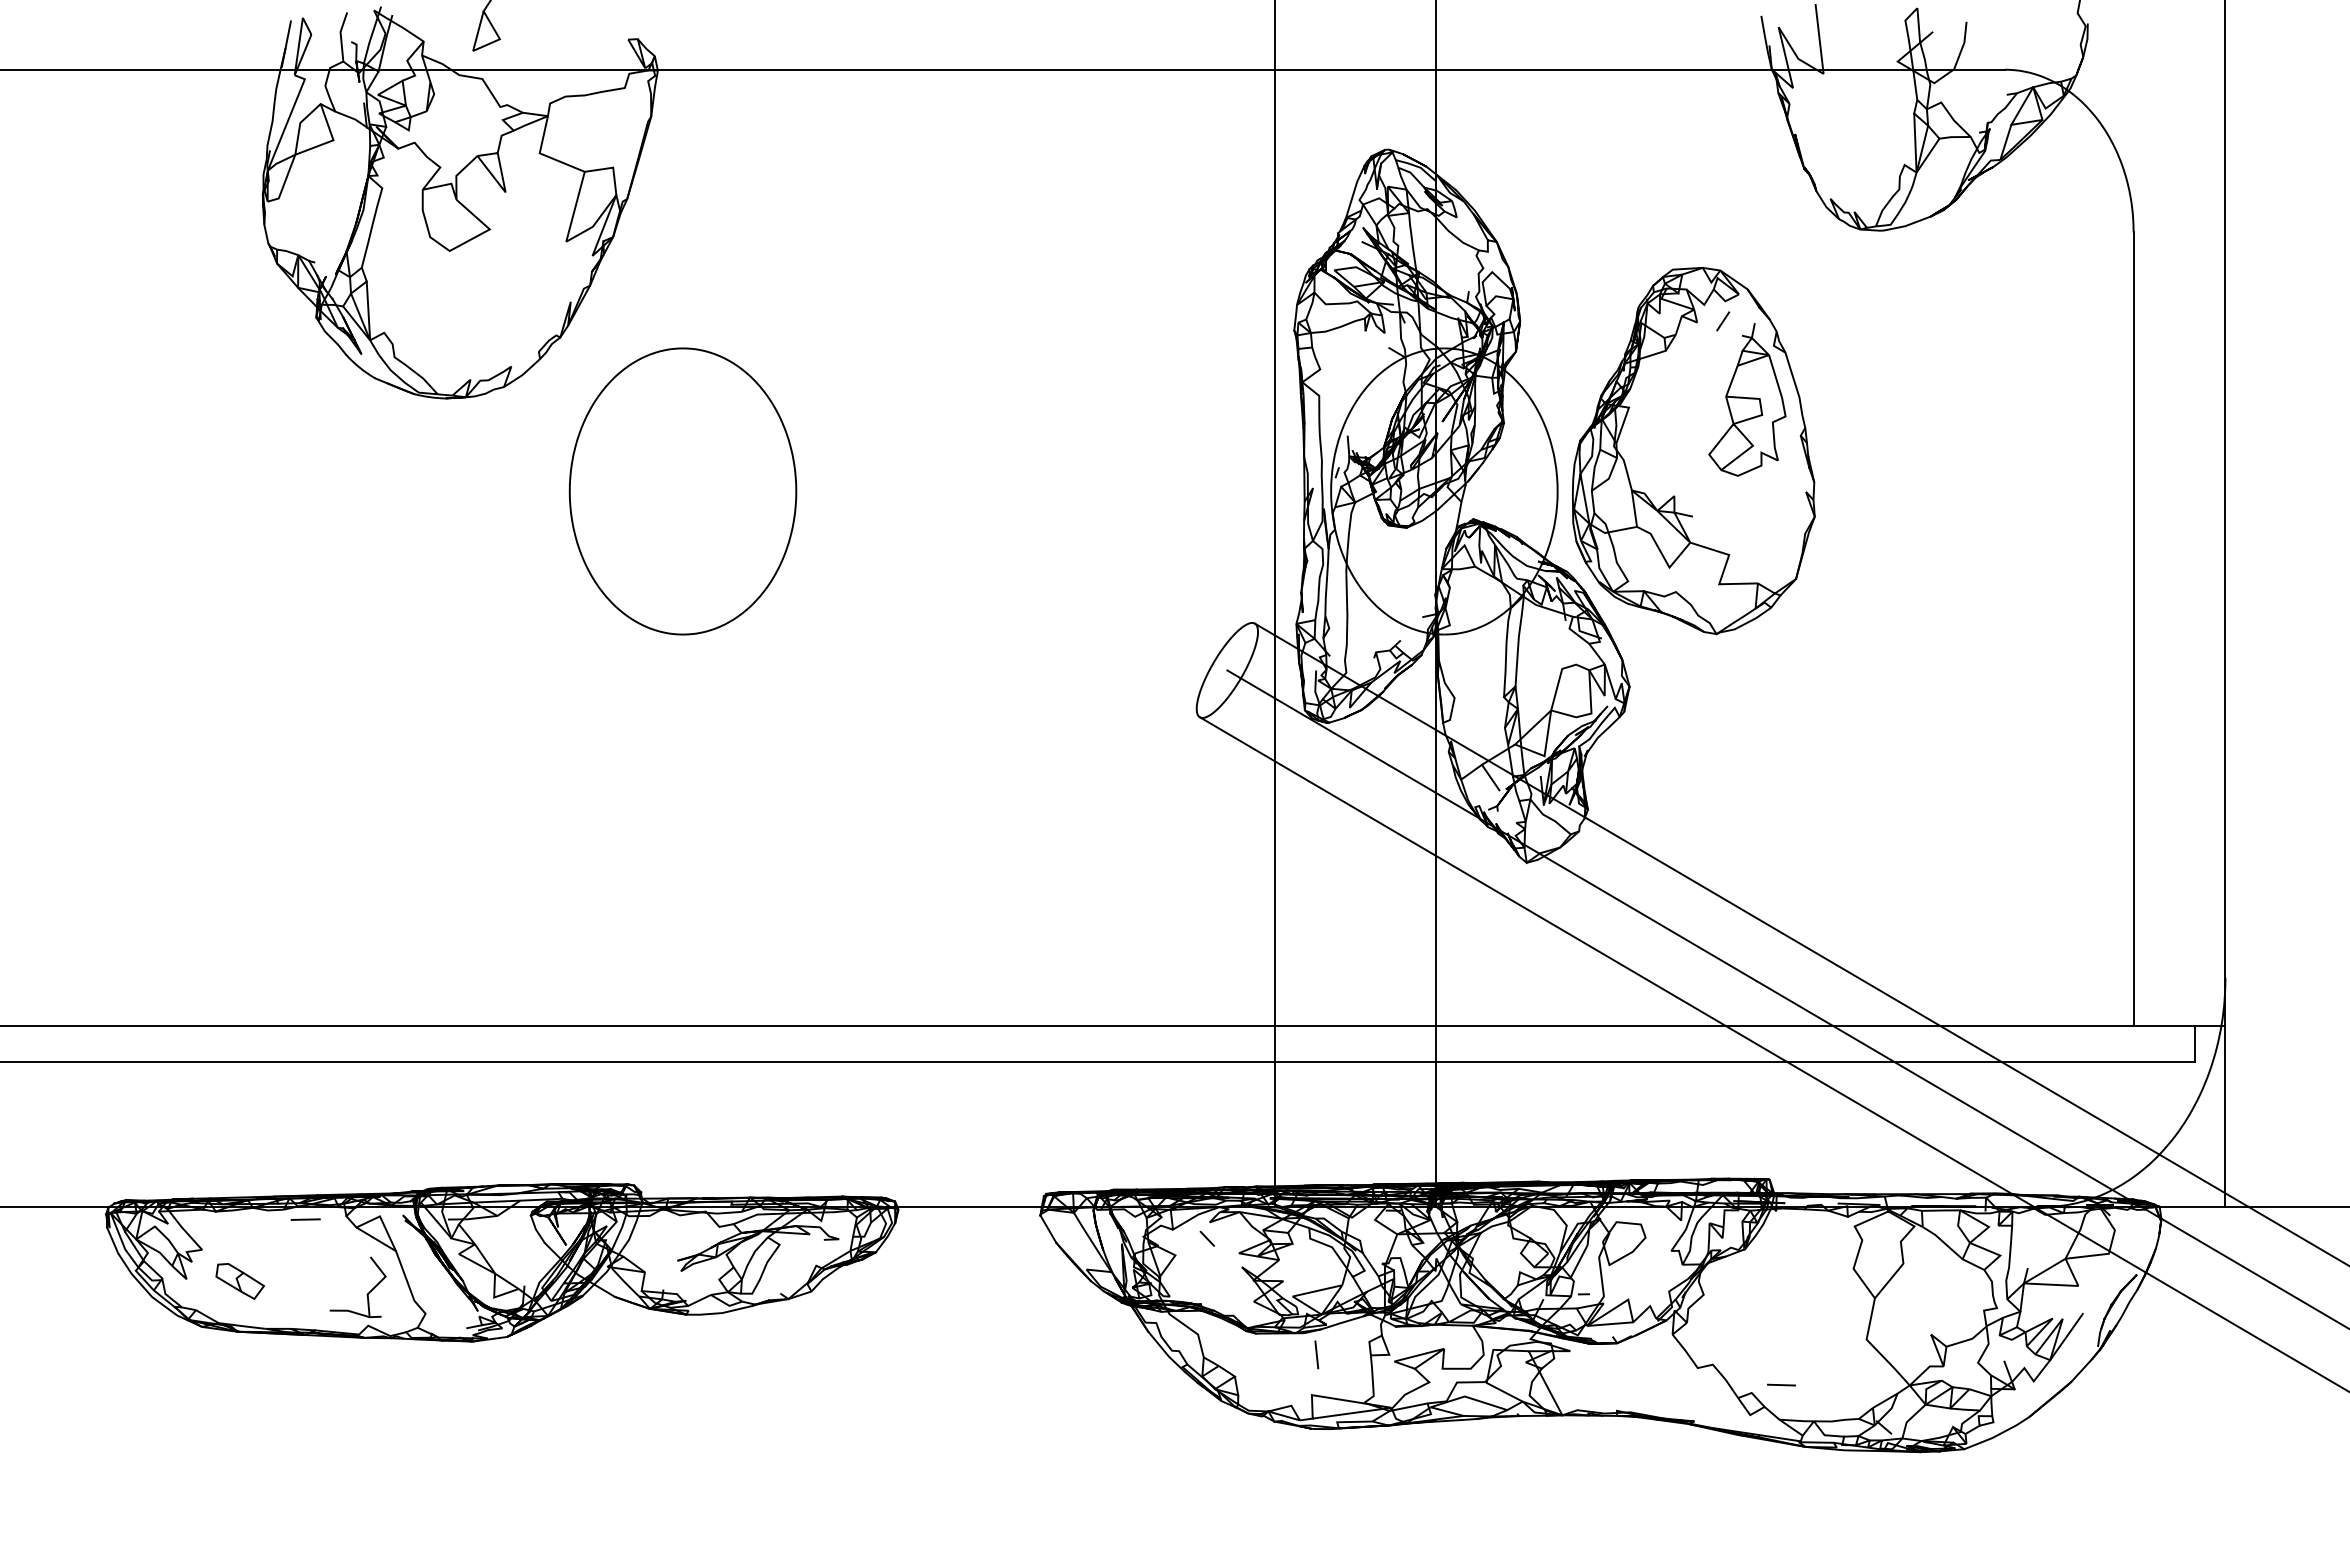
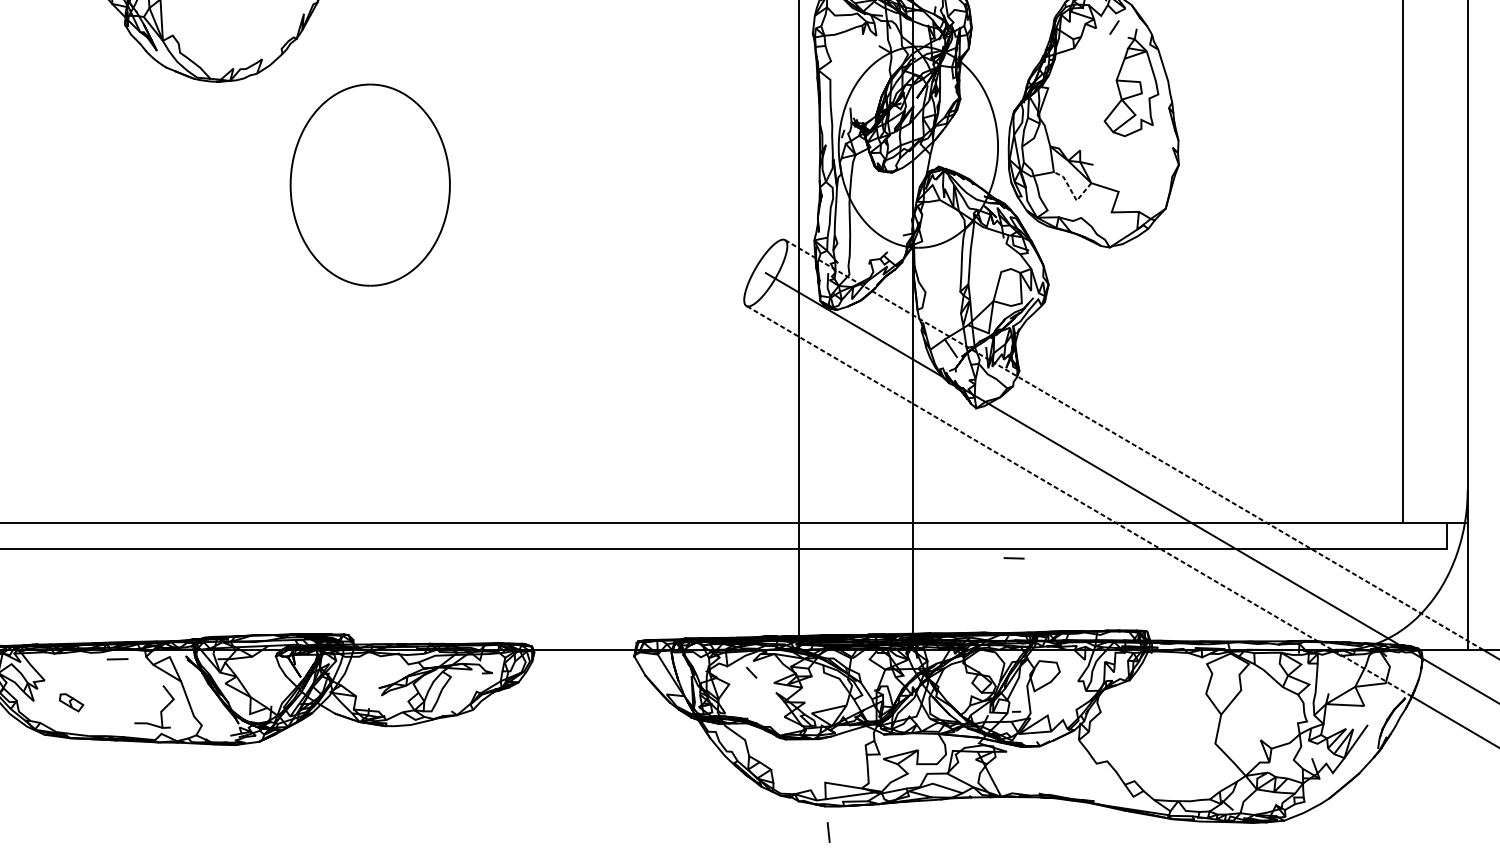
part: (682, 491) -> (369, 185), moved
line: (1664, 558) -> (1073, 194), solid -> dashed
line: (1752, 915) -> (1135, 445), solid -> dashed
line: (1672, 994) -> (1078, 500), solid -> dashed
part: (240, 1281) -> (71, 702), size x0.7
line: (1316, 1354) -> (828, 832), moved
line: (1781, 1384) -> (1014, 557), moved

